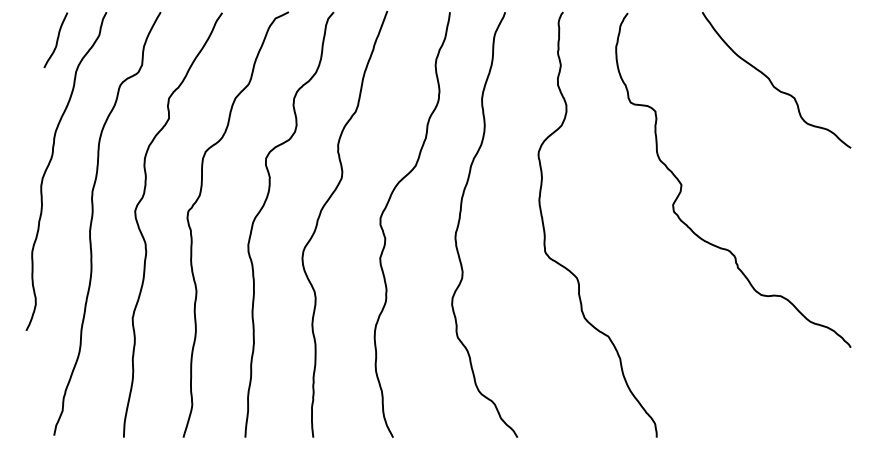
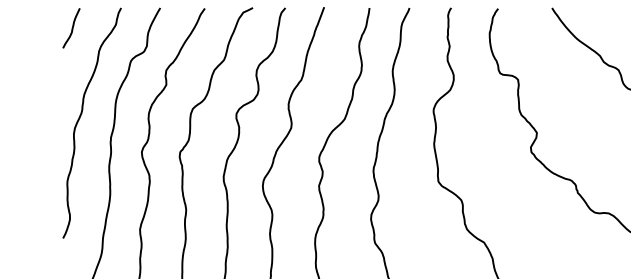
curve: (56, 40) -> (71, 28), moved

